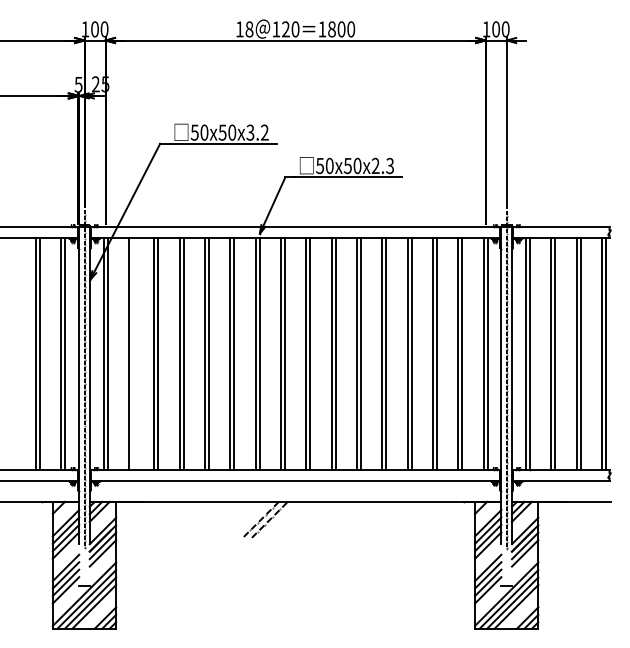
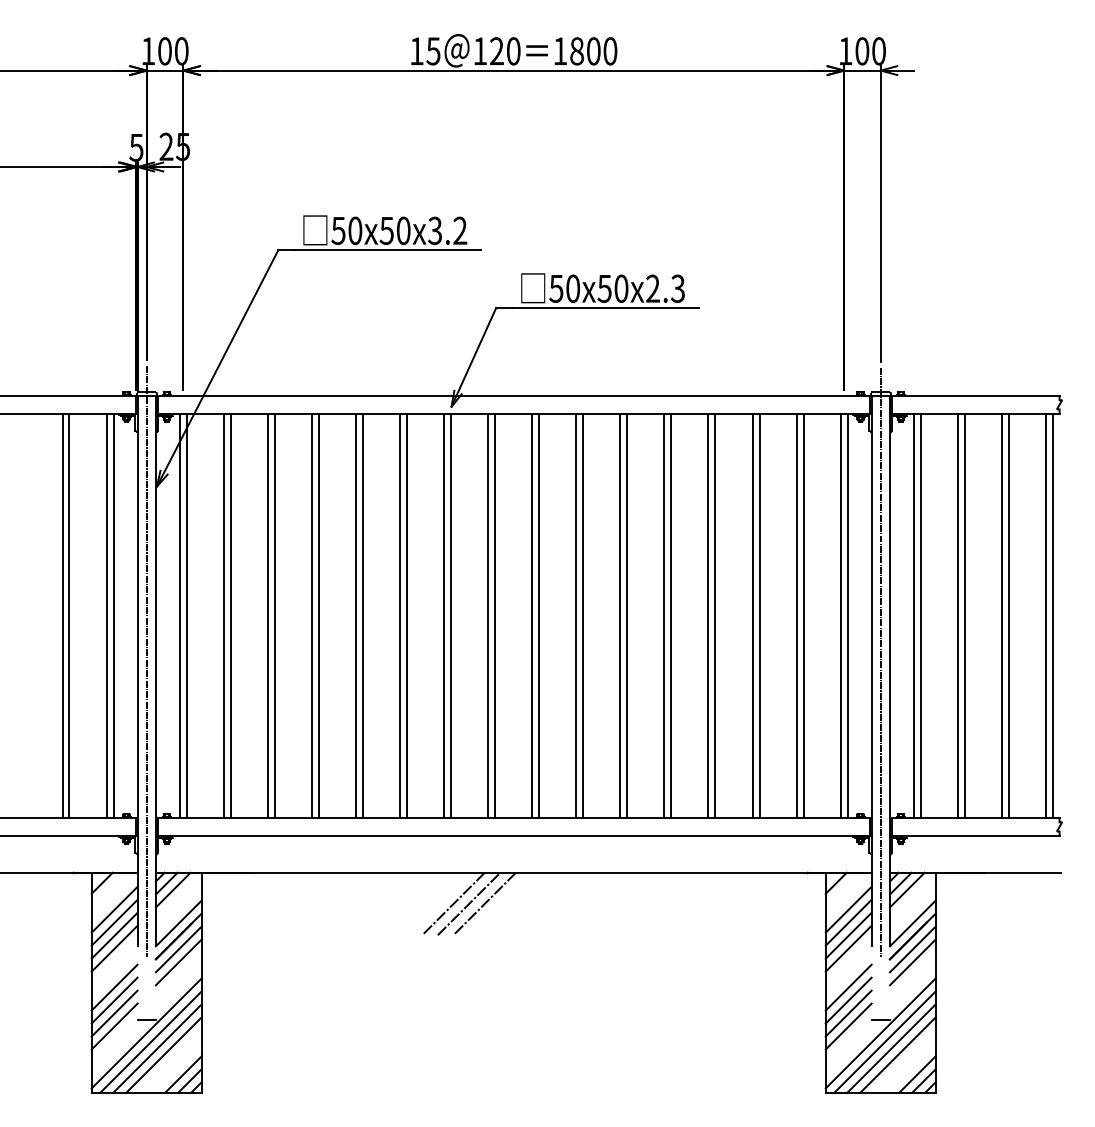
text: (249, 29) -> (433, 51), 18 -> 15
line: (132, 354) -> (230, 616), added
line: (278, 519) -> (484, 903), added

